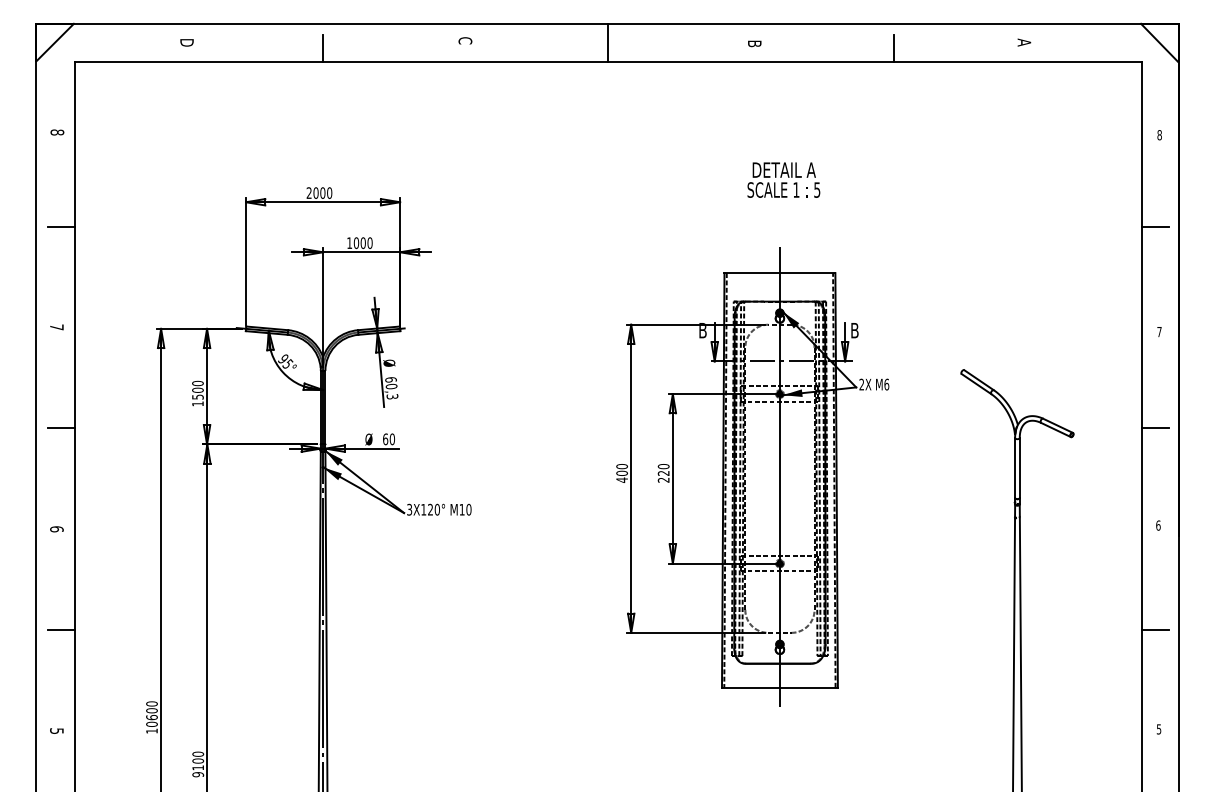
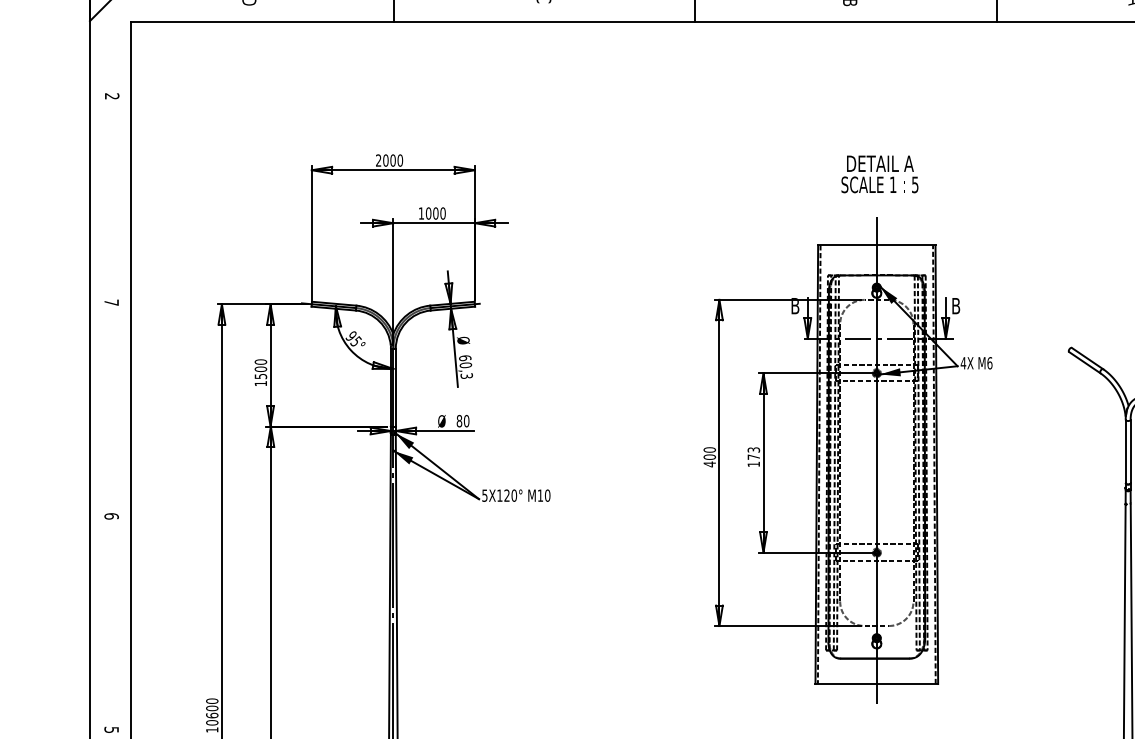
text: (57, 132) -> (112, 96), 8 -> 2
text: (783, 179) -> (879, 173), moved
line: (61, 226) -> (116, 195), removed
text: (861, 384) -> (963, 363), 2X -> 4X
line: (61, 428) -> (116, 409), removed
text: (385, 438) -> (459, 420), 60 -> 80
text: (663, 473) -> (753, 457), 220 -> 173
text: (409, 508) -> (484, 494), 3X120° -> 5X120°
line: (61, 630) -> (116, 623), removed

